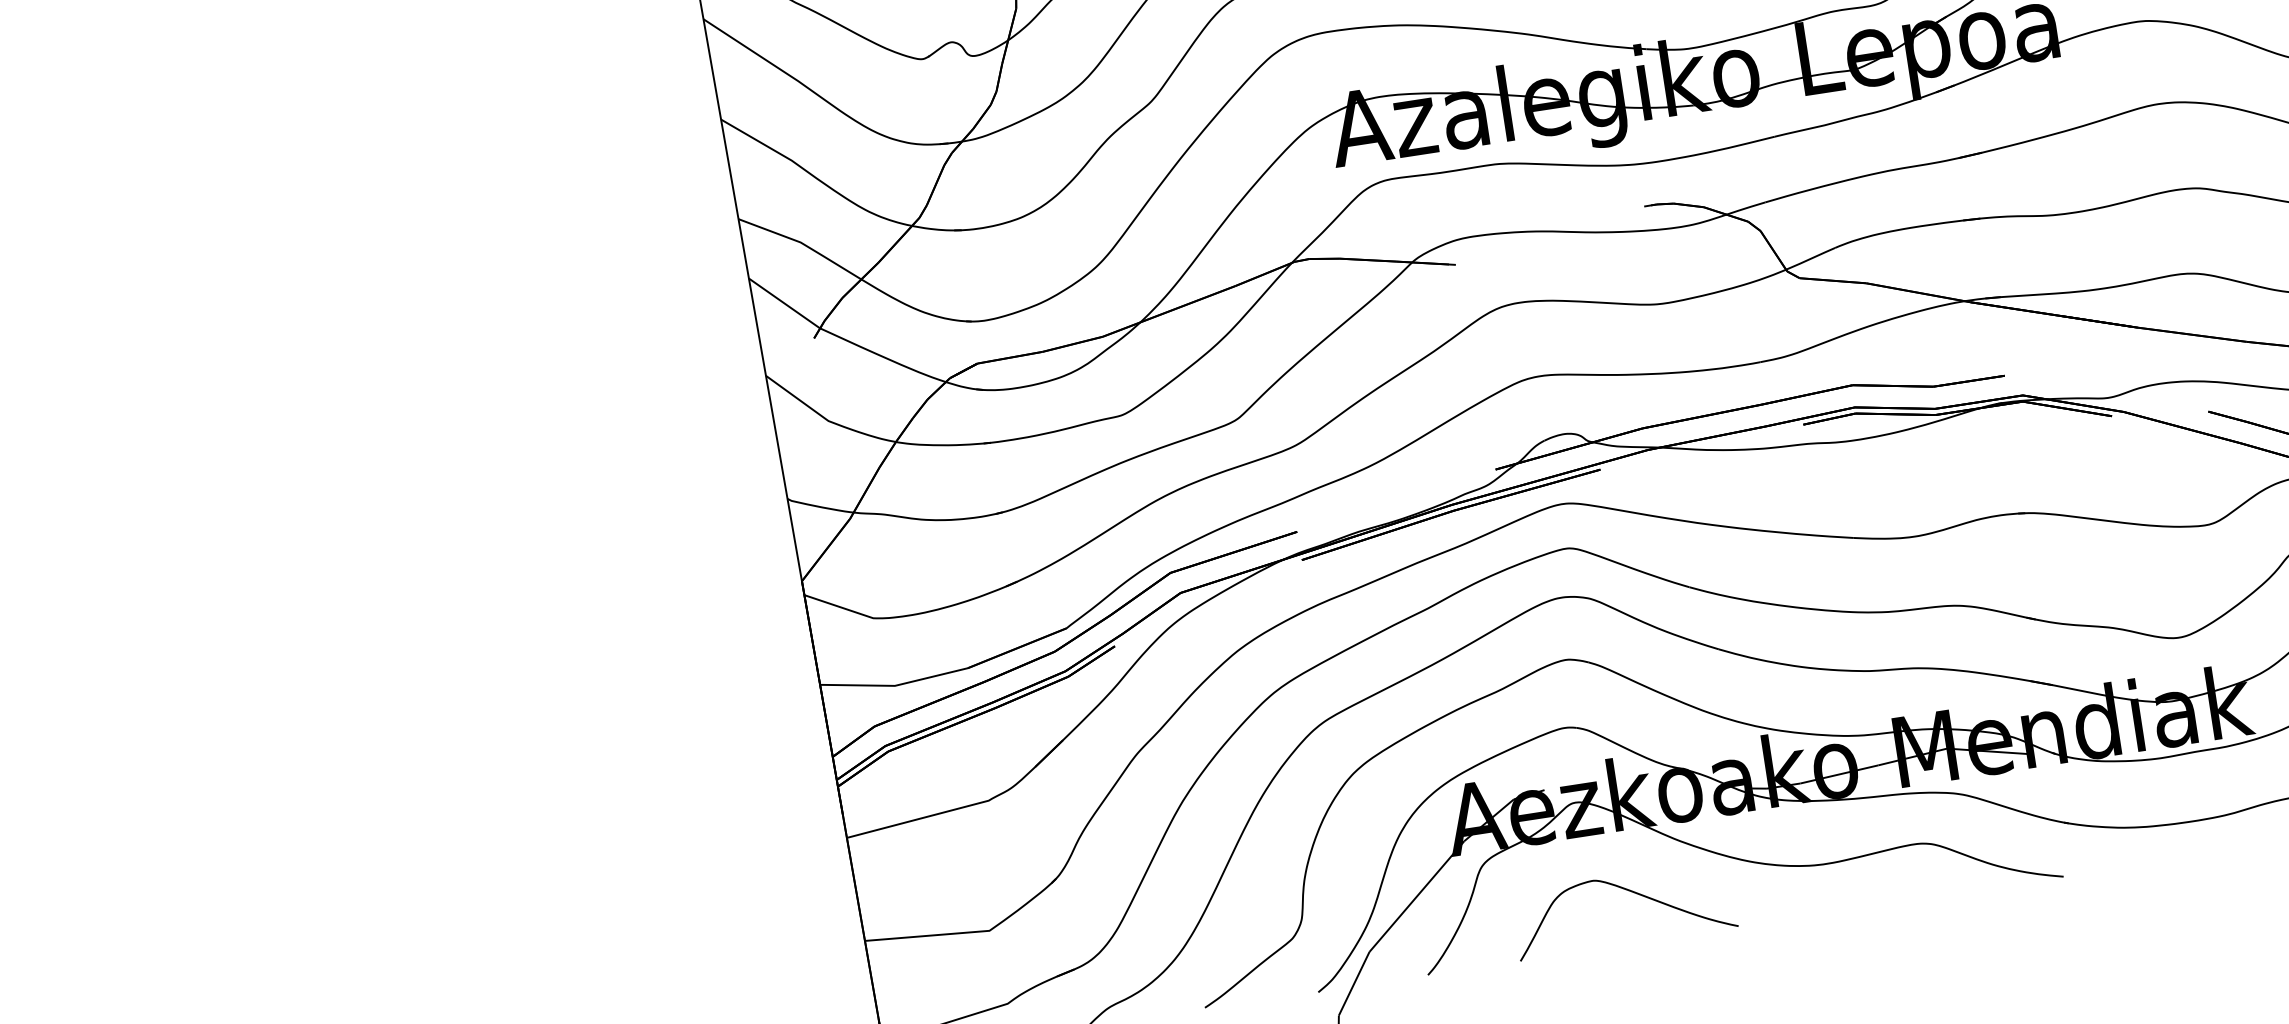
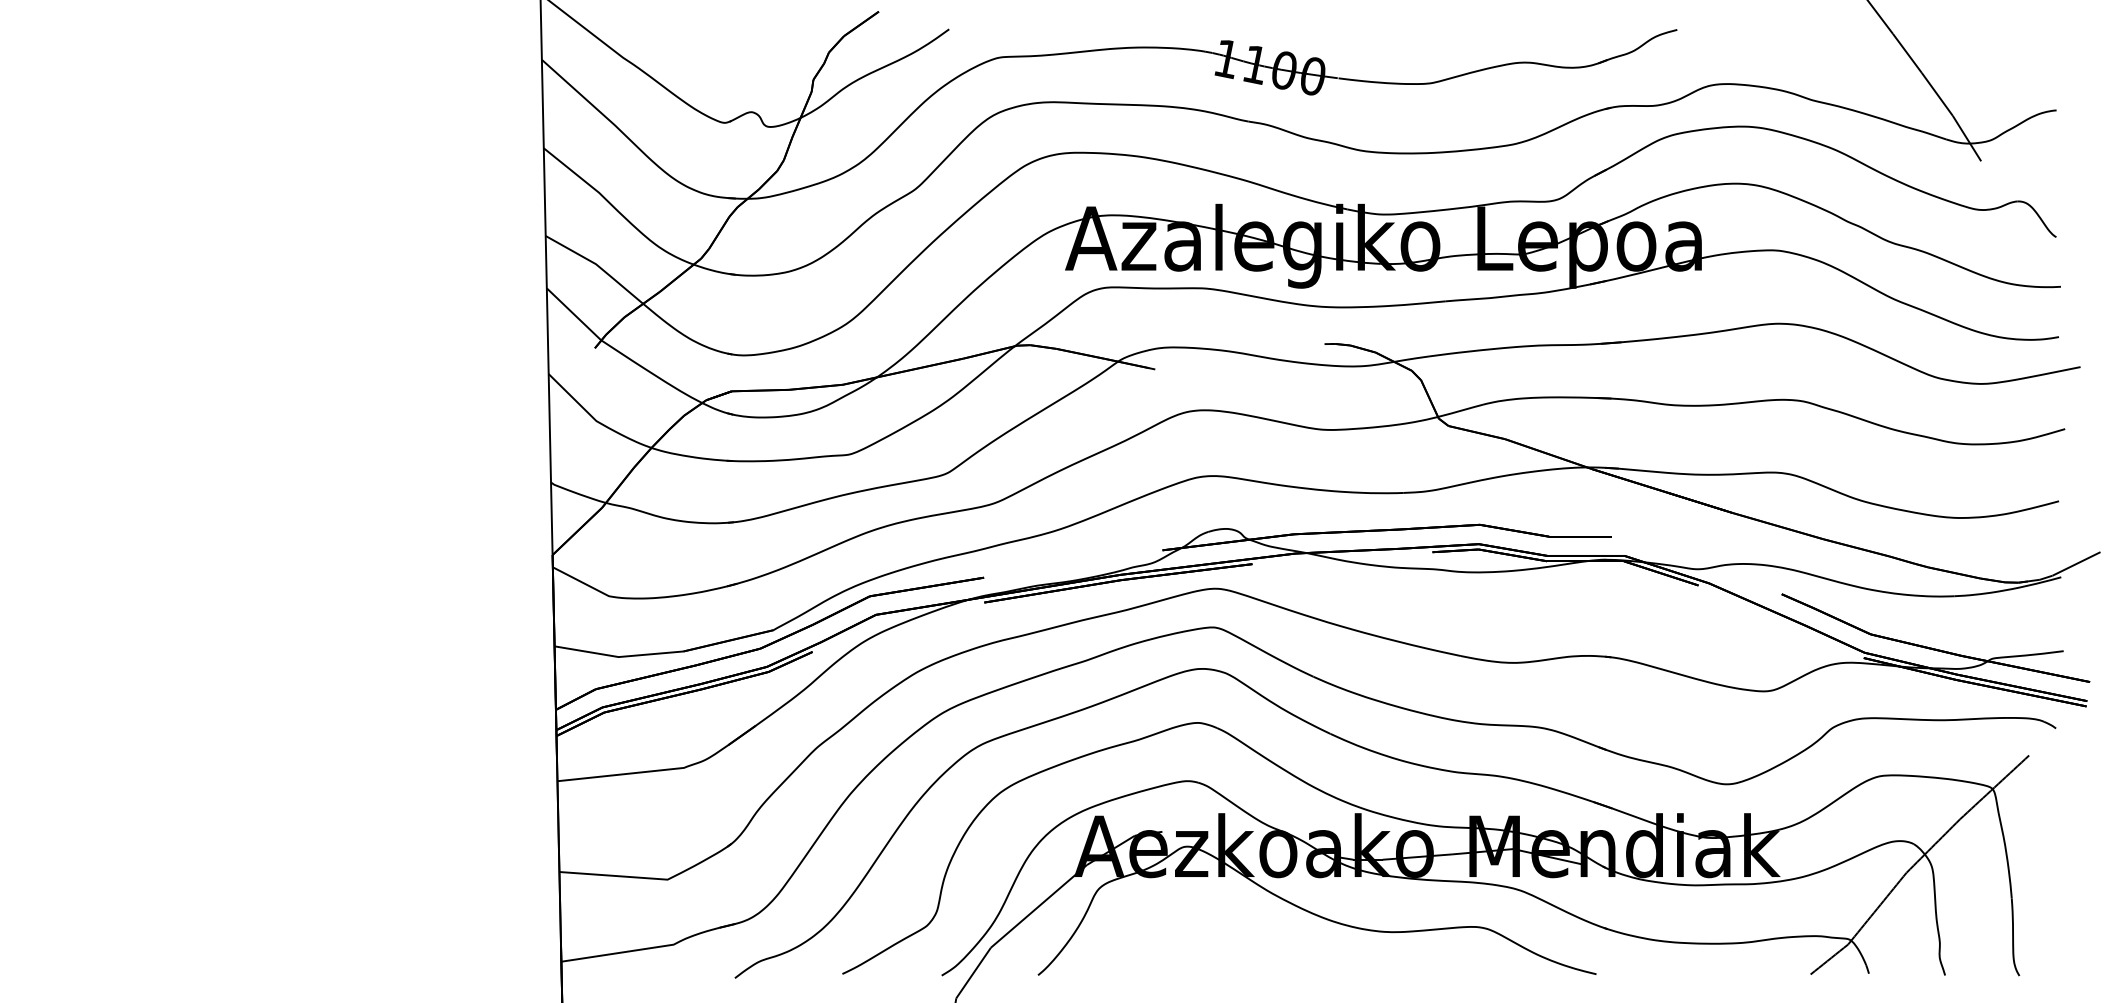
curve: (1633, 893) -> (1225, 932), removed

